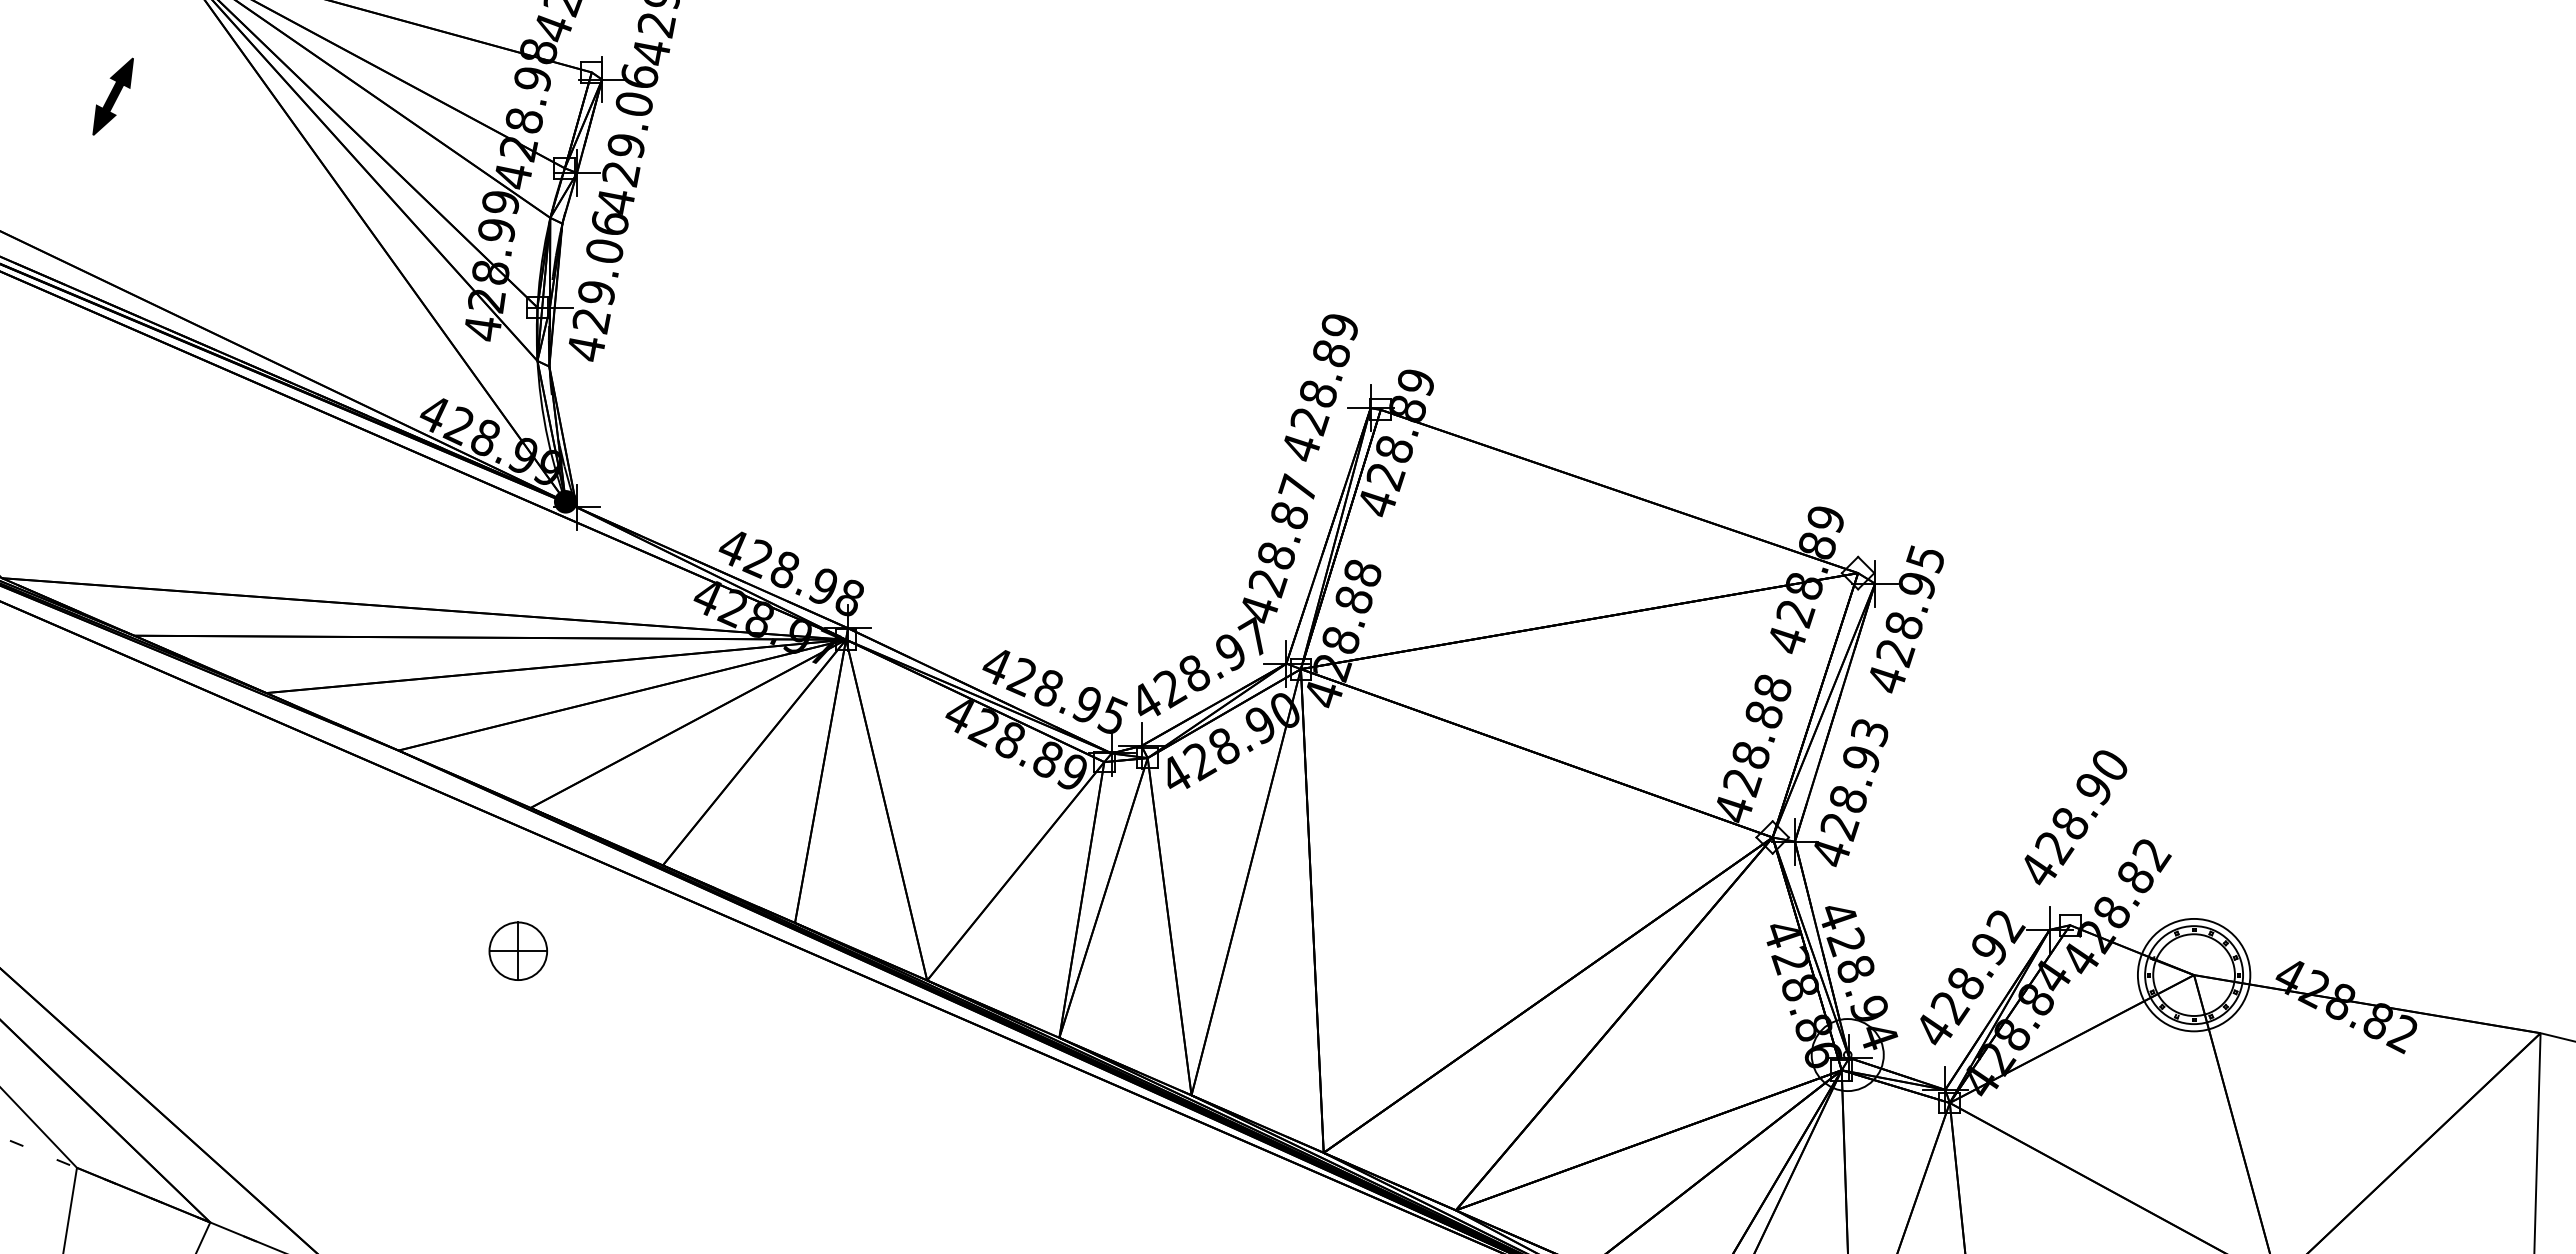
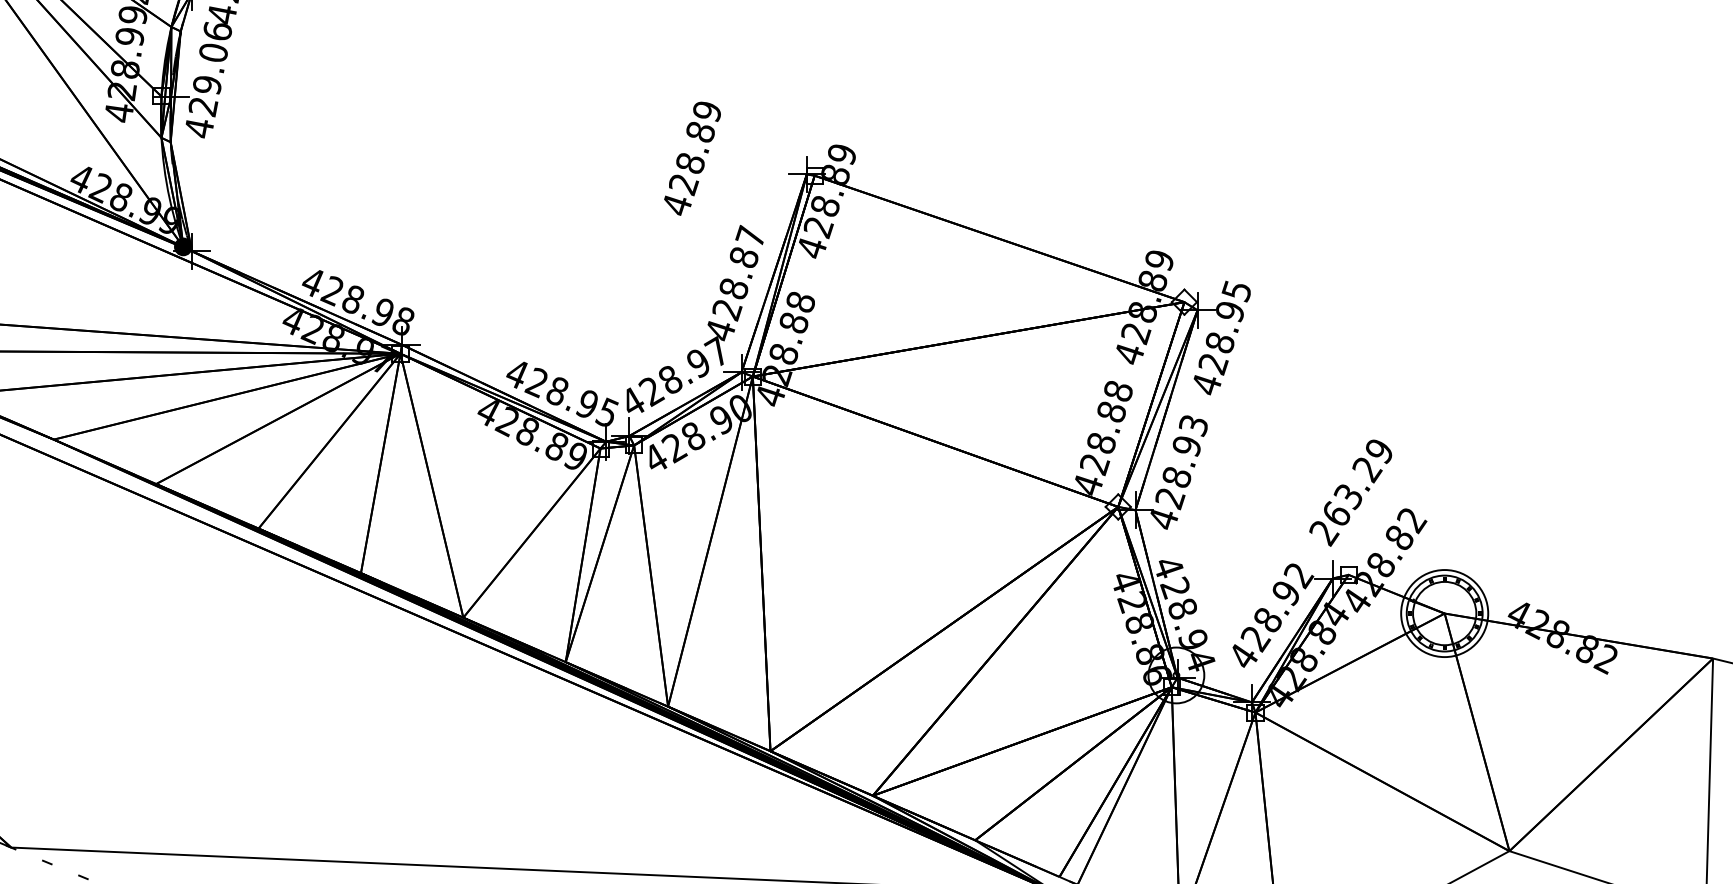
text: (1320, 387) -> (692, 158), moved
text: (2073, 819) -> (1351, 493), 428.90 -> 263.29
part: (517, 950) -> (145, 594), removed

